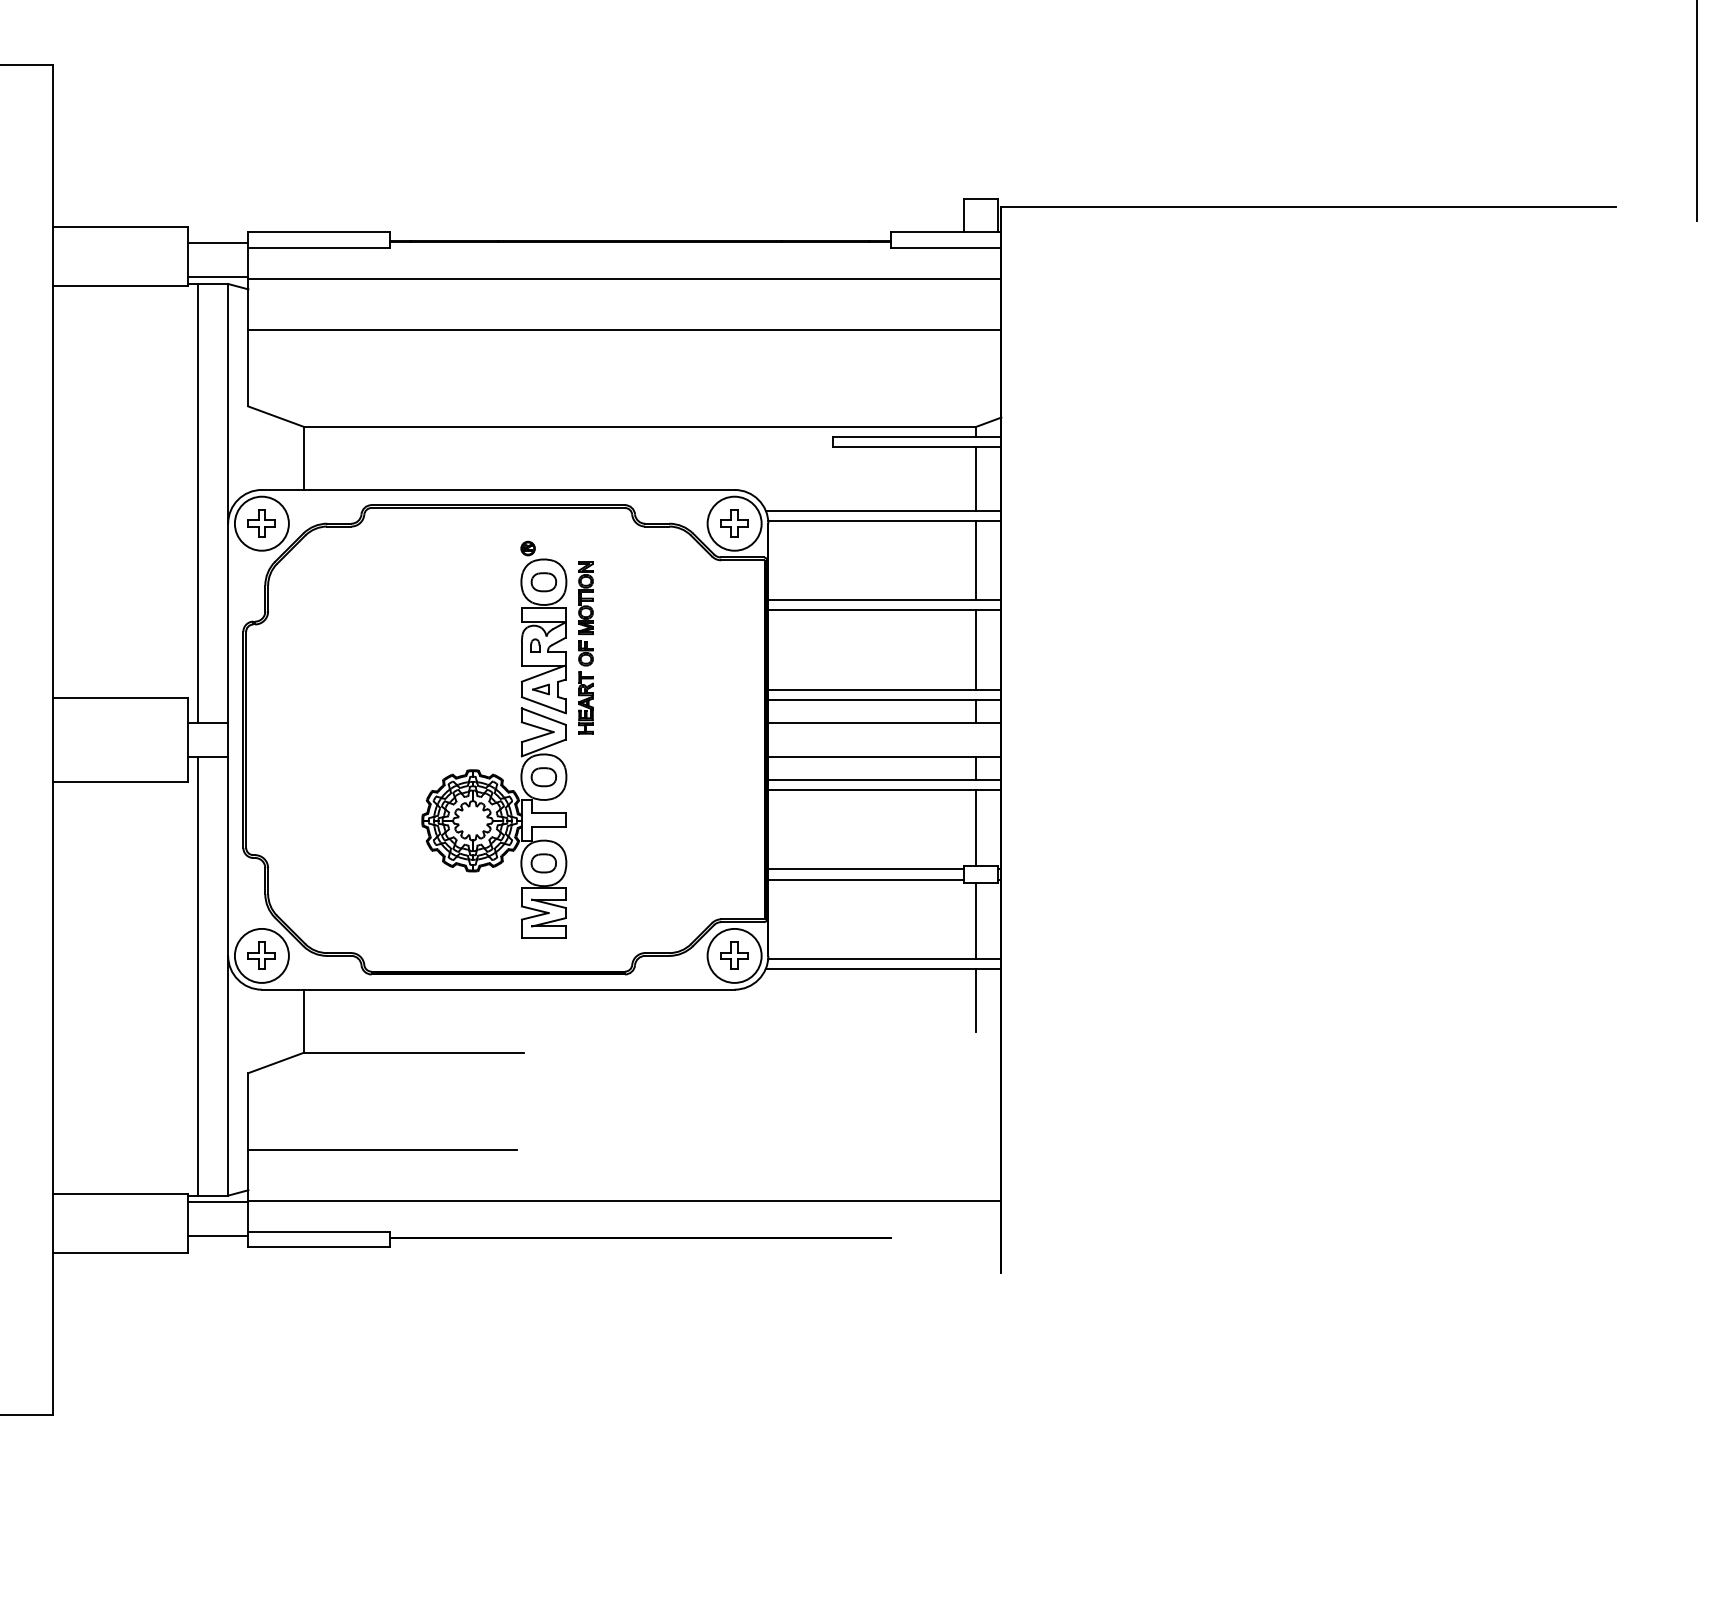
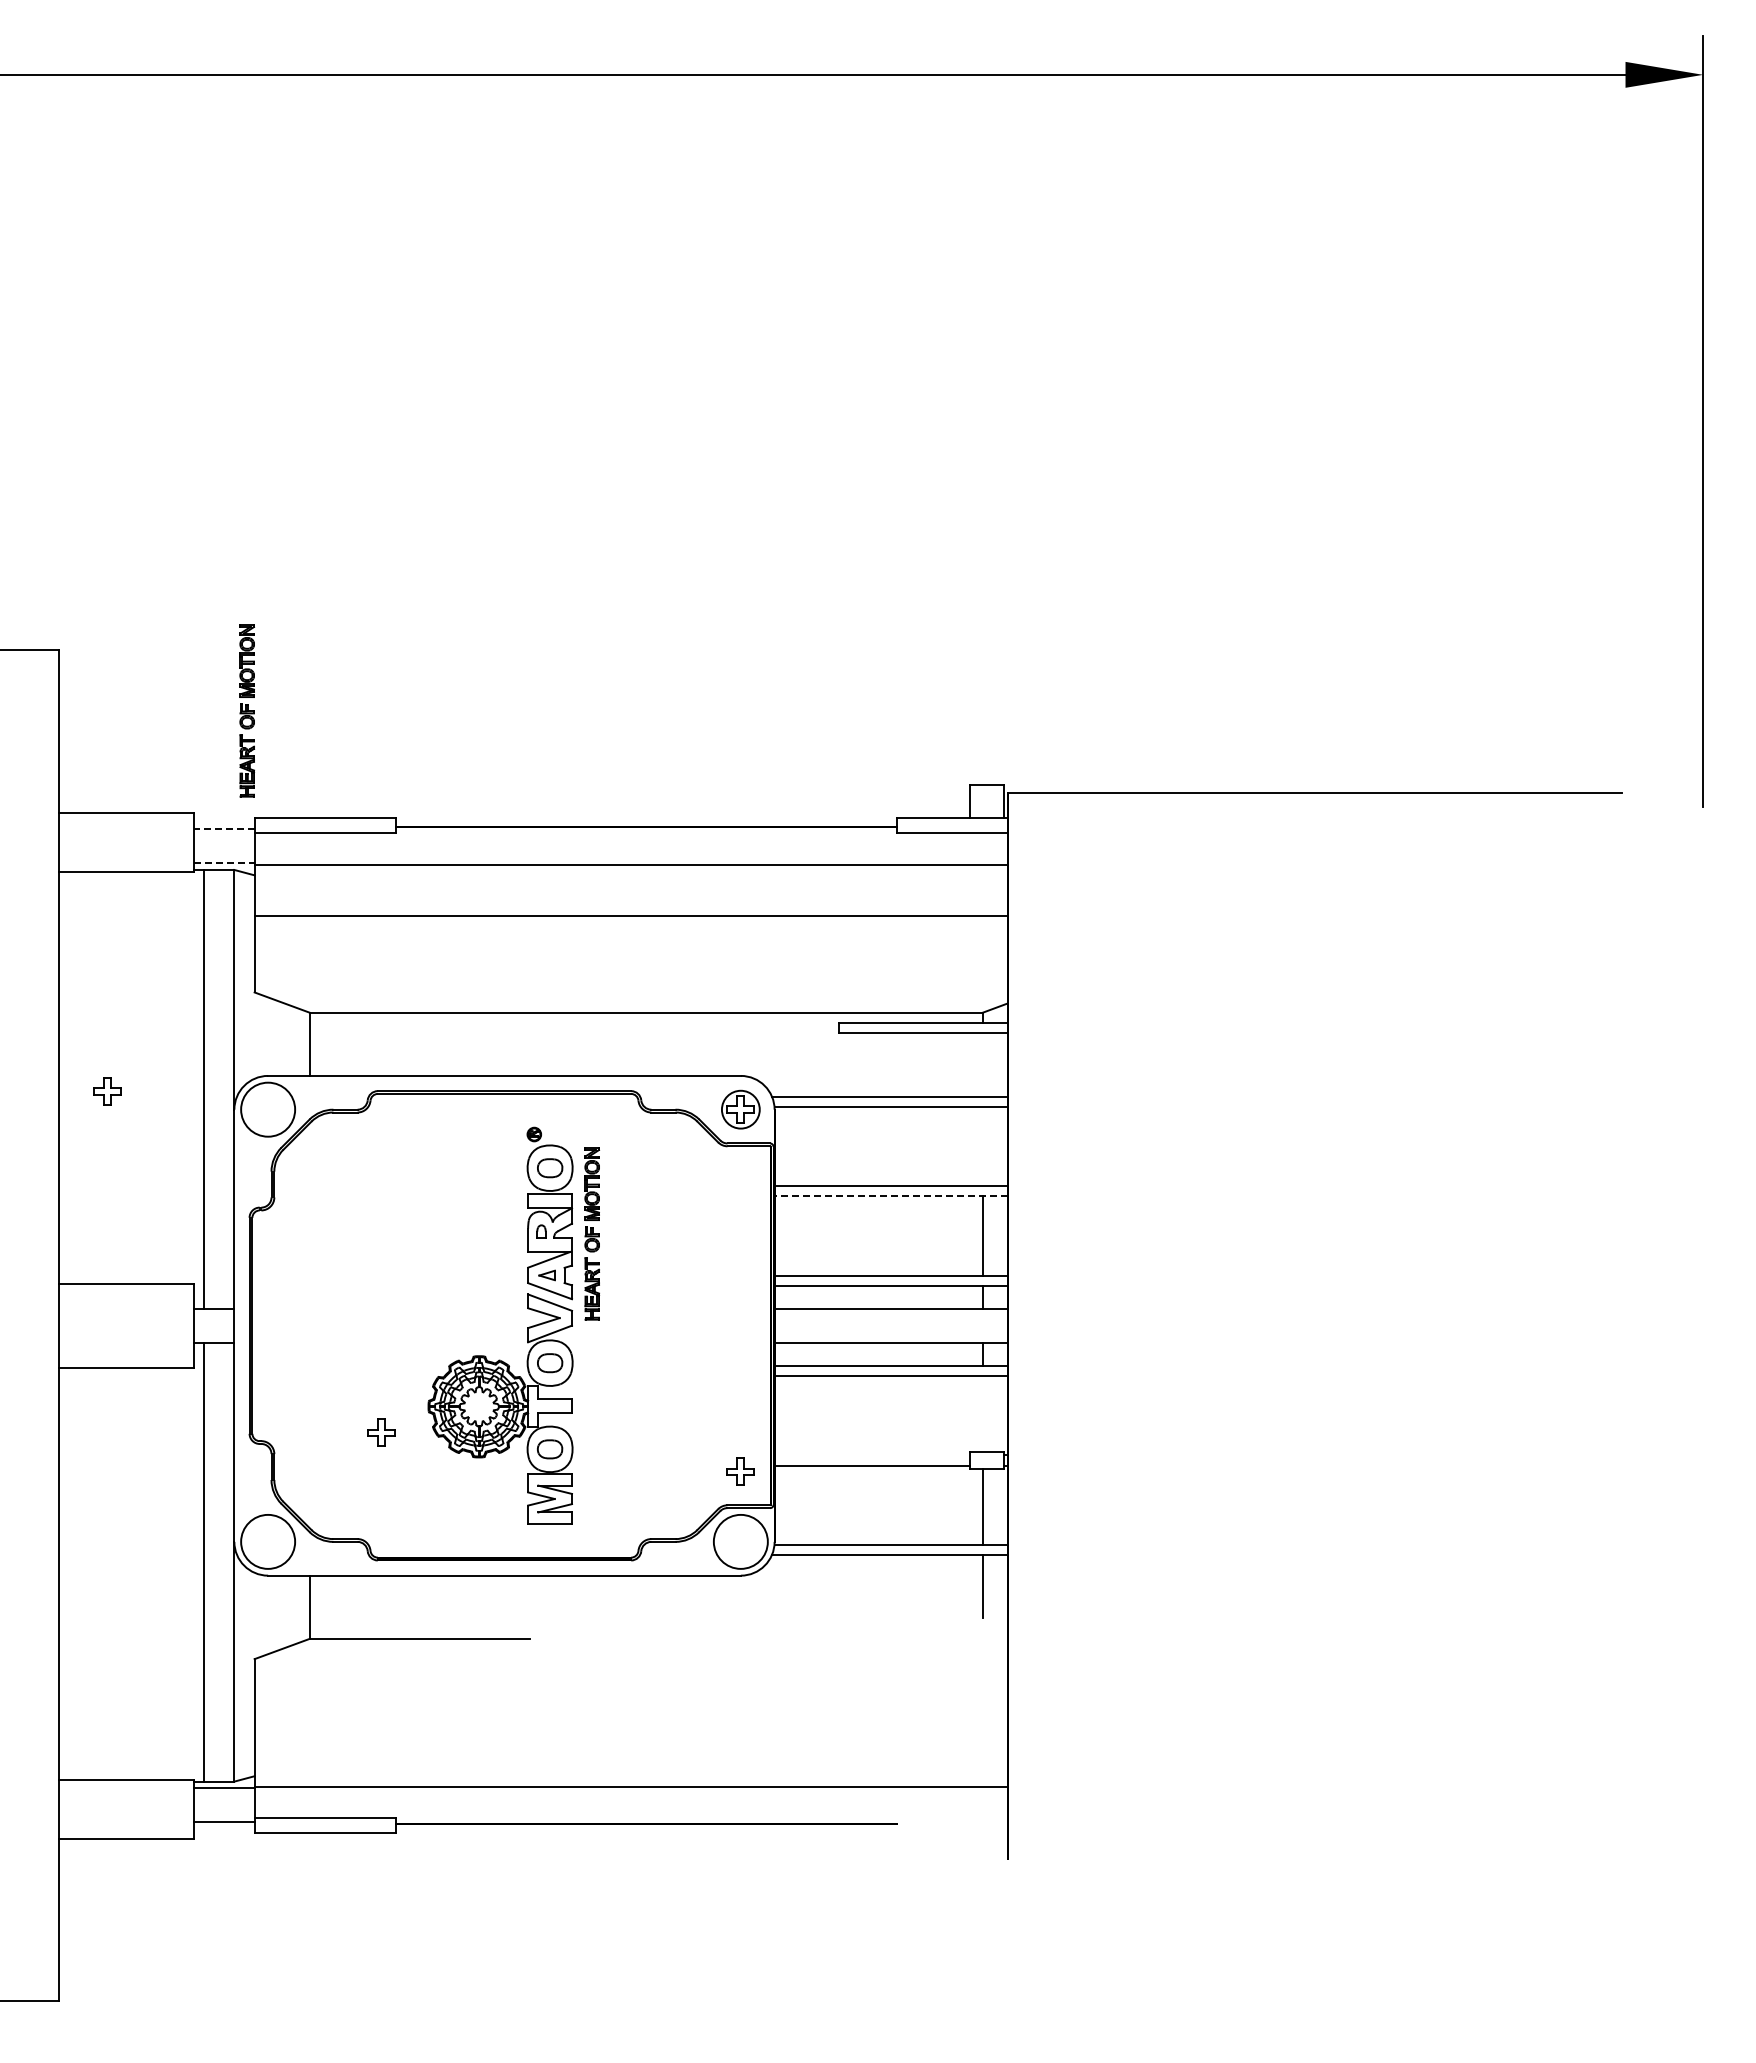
part: (240, 124) -> (246, 710), added
line: (217, 243) -> (223, 829), solid -> dashed
line: (218, 277) -> (224, 863), solid -> dashed
line: (976, 478) -> (982, 1064), removed
part: (262, 523) -> (107, 1091), moved
circle: (734, 523) -> (740, 1109), size x0.7
line: (976, 560) -> (982, 1146), removed
line: (884, 610) -> (890, 1196), solid -> dashed
line: (976, 827) -> (982, 1413), removed
line: (866, 869) -> (872, 1455), removed
part: (262, 955) -> (381, 1432), moved
part: (734, 955) -> (740, 1471), moved
line: (382, 1149) -> (388, 1735), removed

